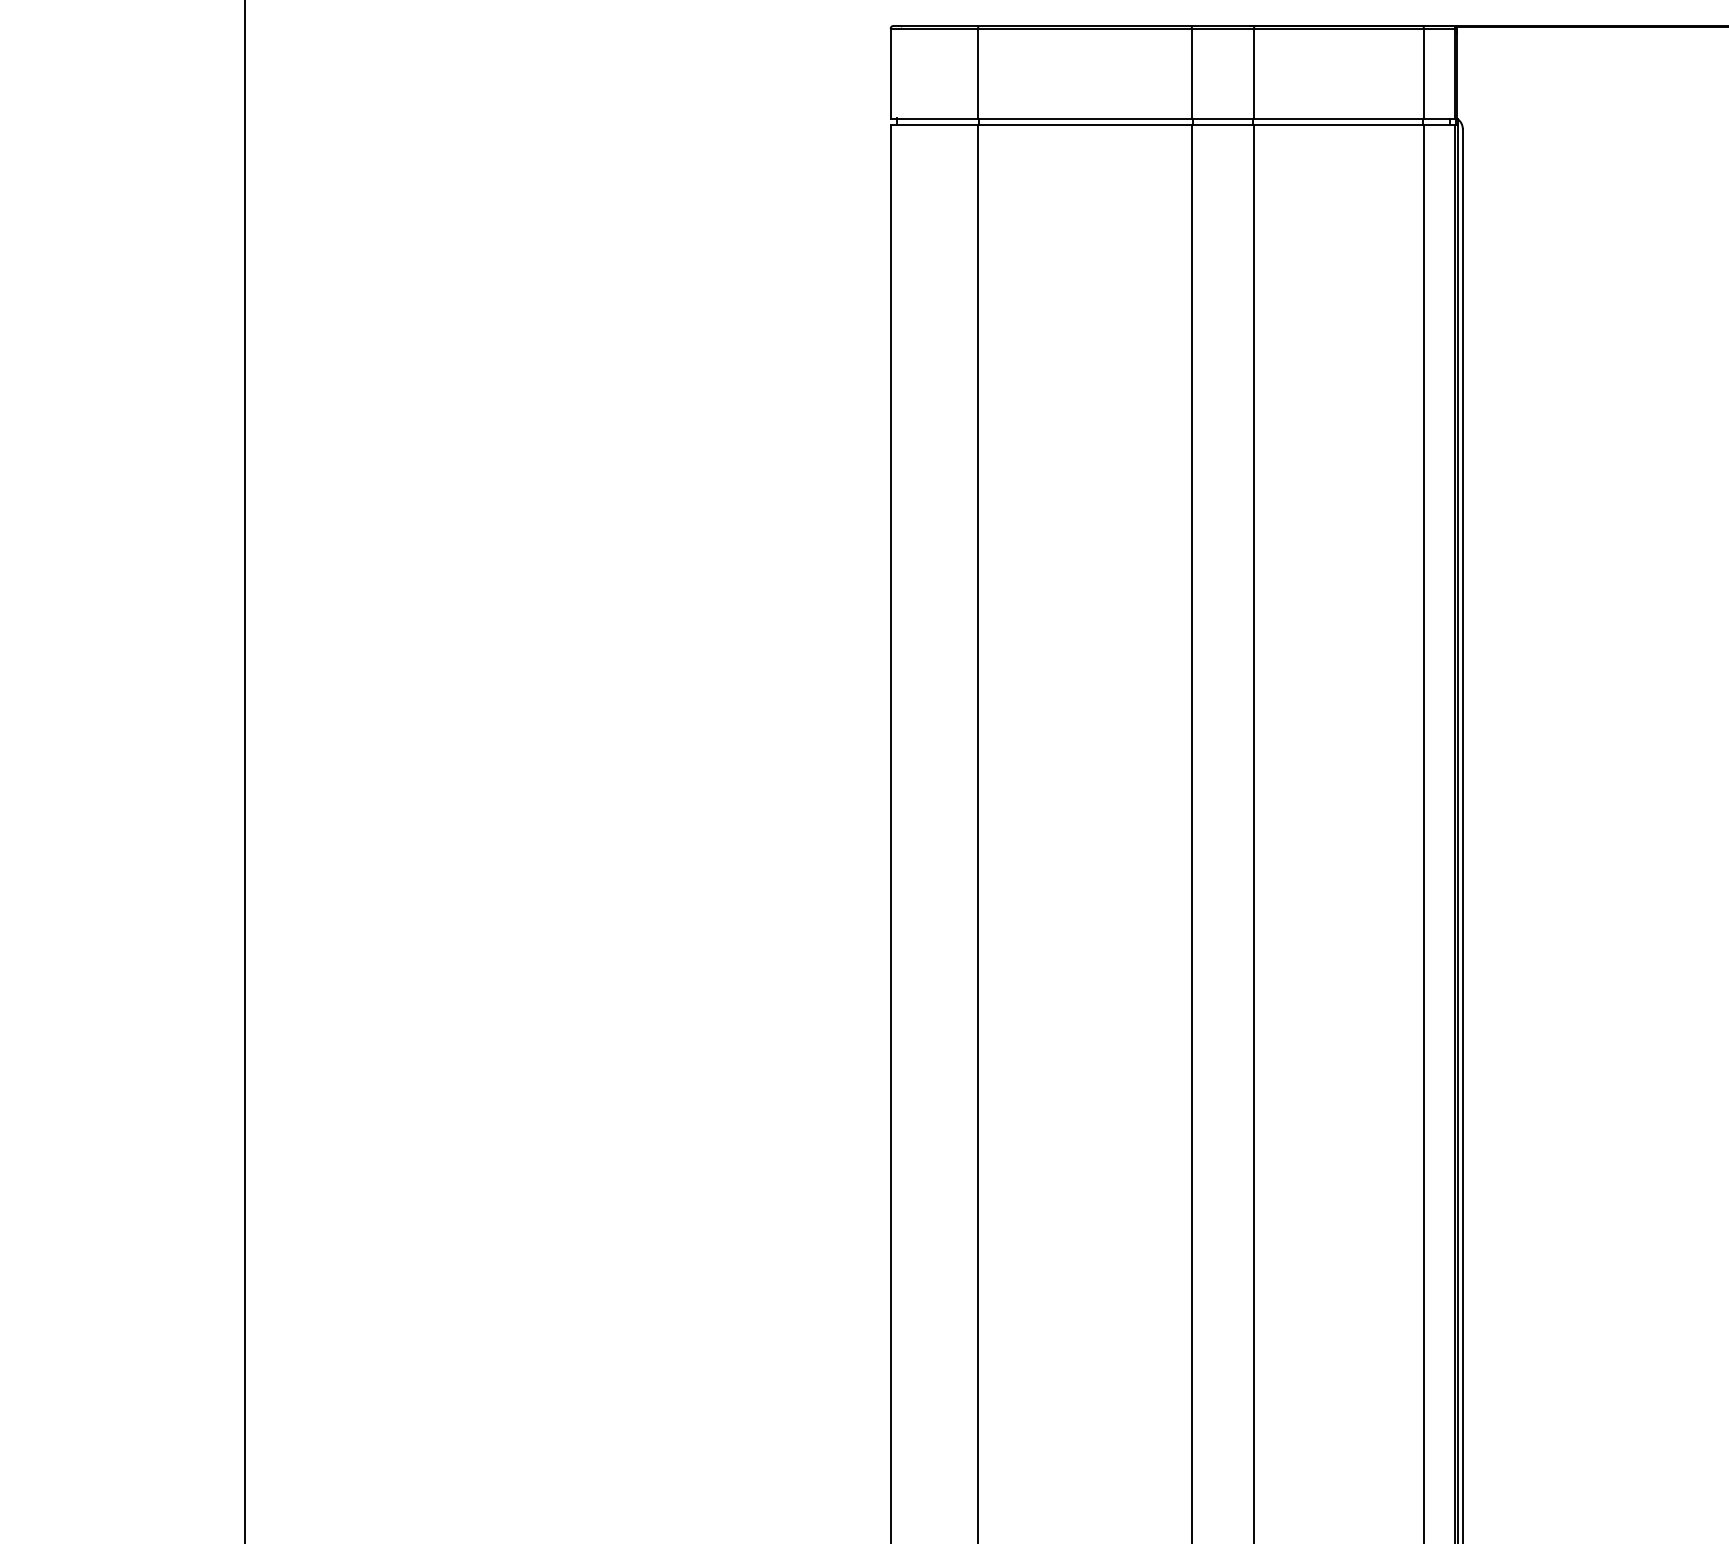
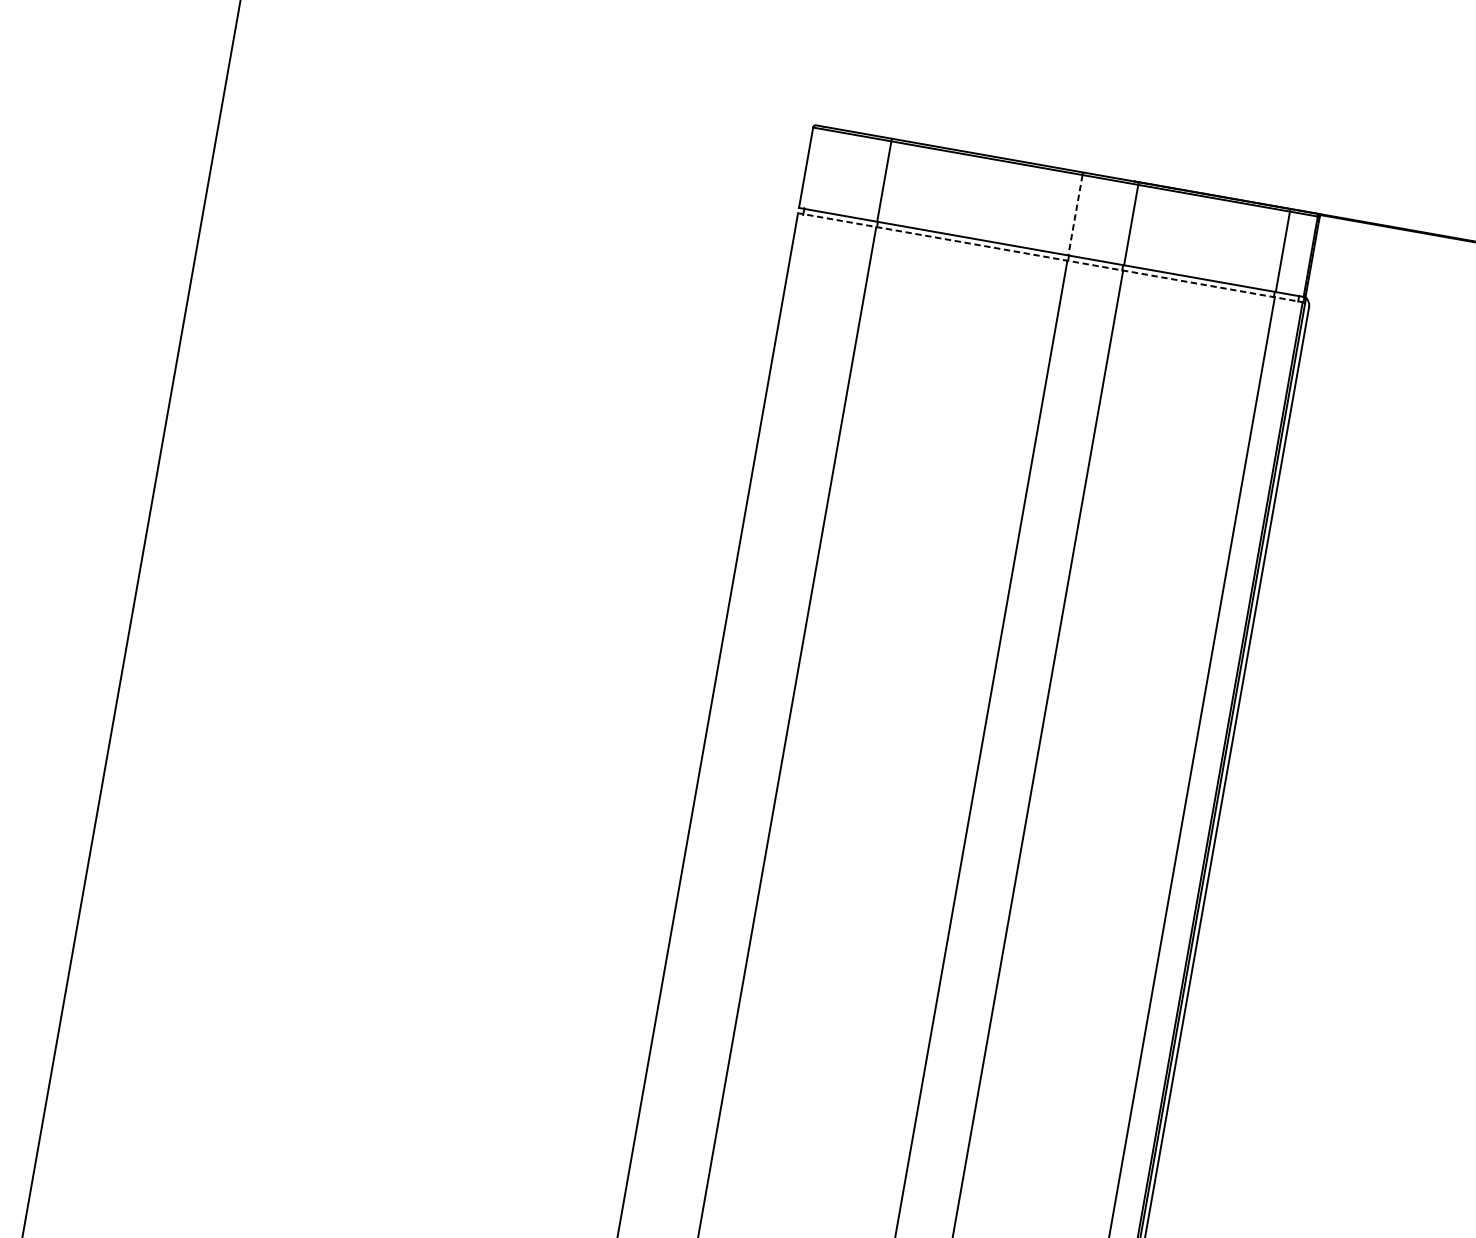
line: (1191, 73) -> (1075, 214), solid -> dashed
line: (1173, 124) -> (1051, 257), solid -> dashed

